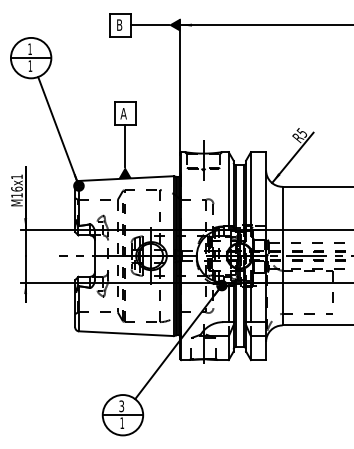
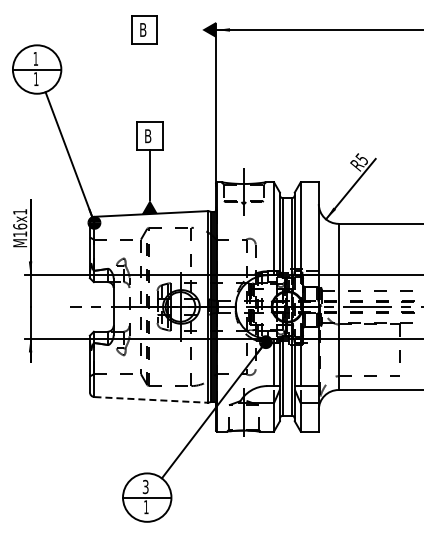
line: (149, 24) -> (179, 29), removed
text: (123, 113) -> (147, 136), A -> B
line: (126, 333) -> (151, 399), solid -> dashed

